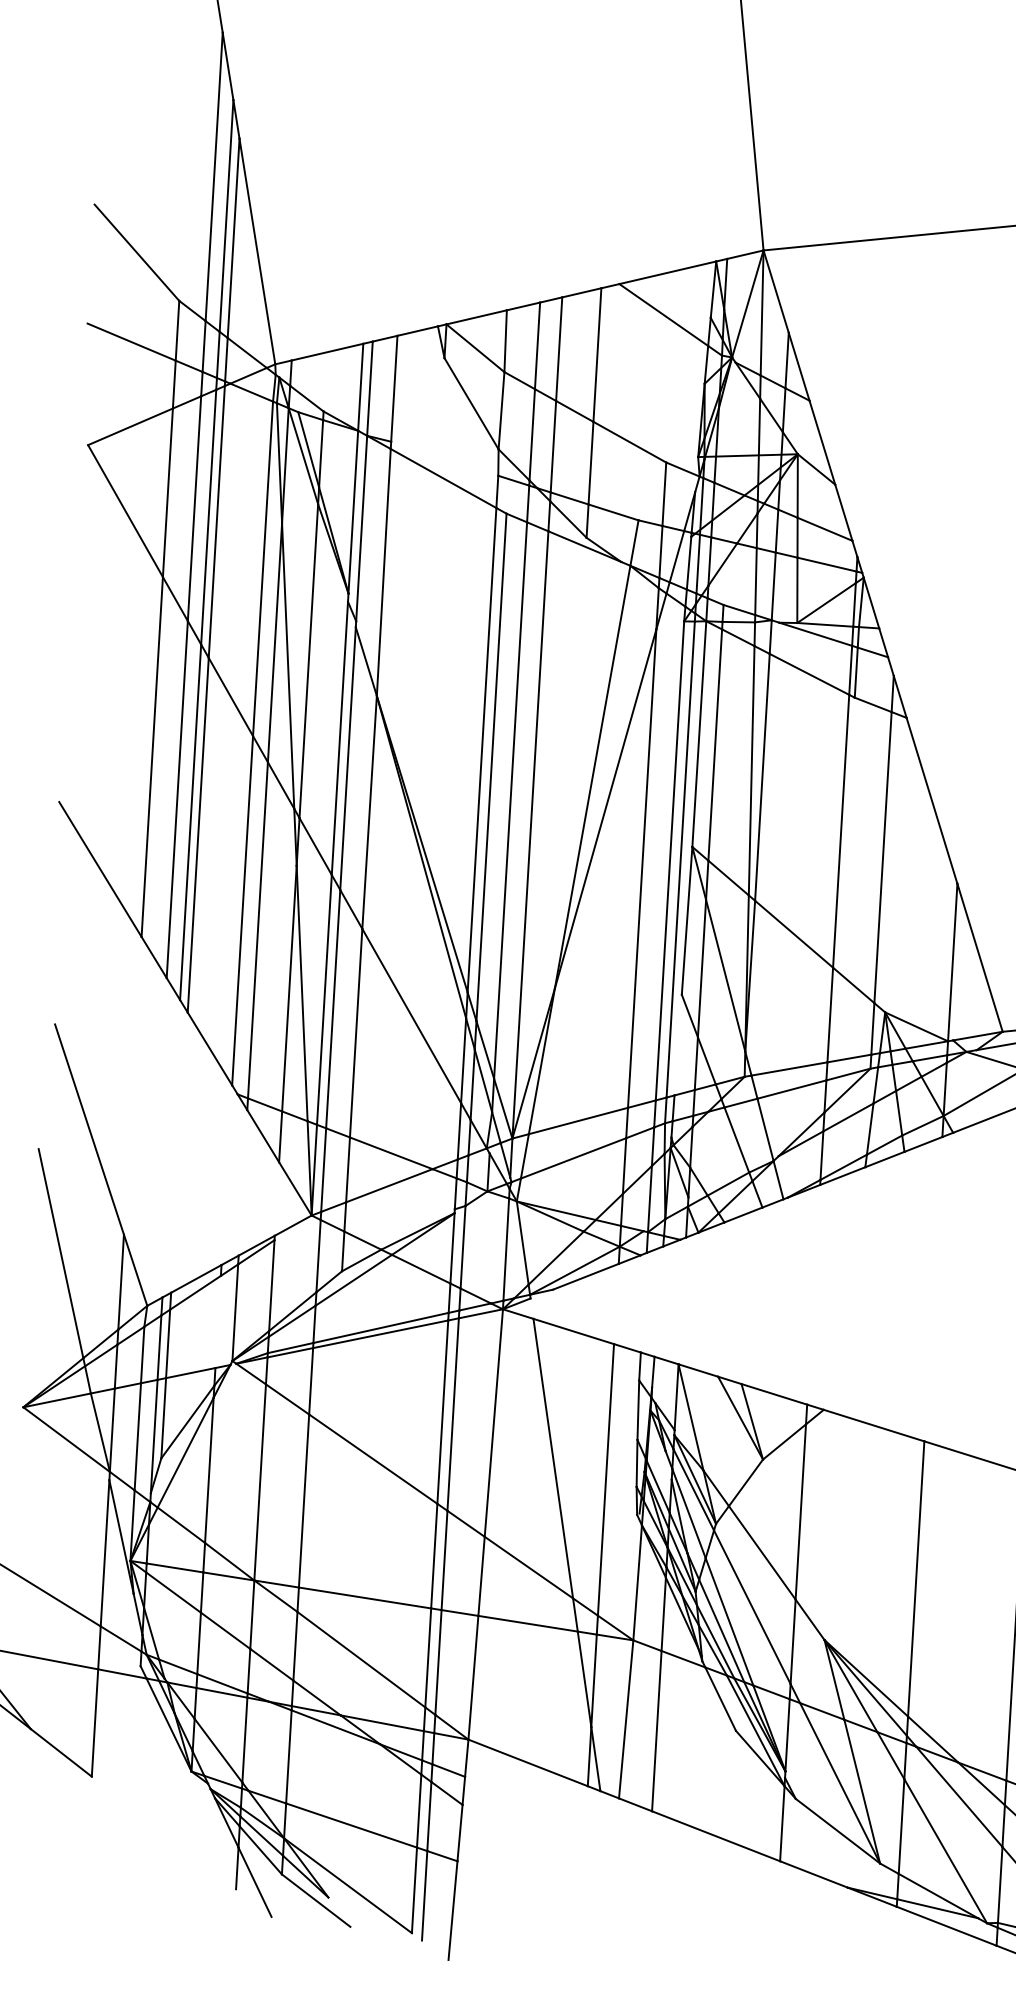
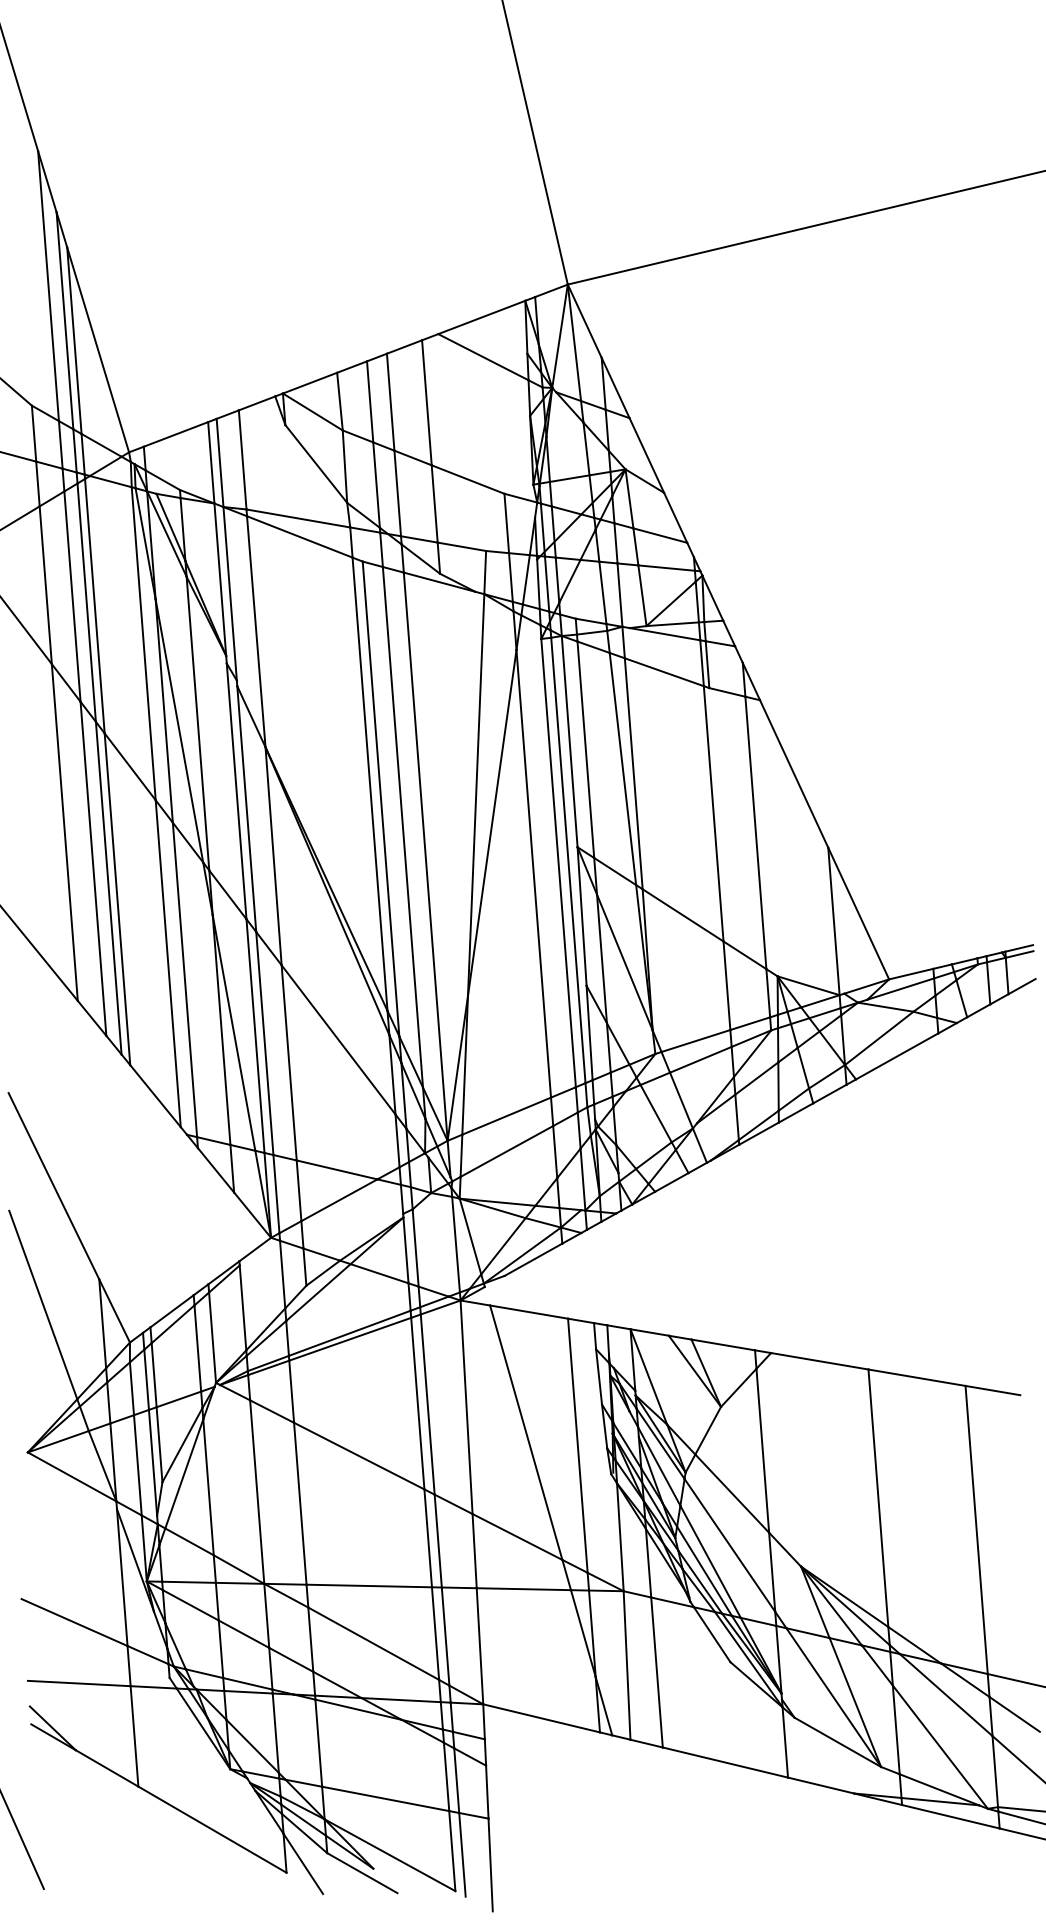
line: (444, 458) -> (298, 518), added
line: (678, 1044) -> (589, 1032), added
line: (217, 1321) -> (197, 1348), added
line: (164, 1832) -> (212, 1829), added

